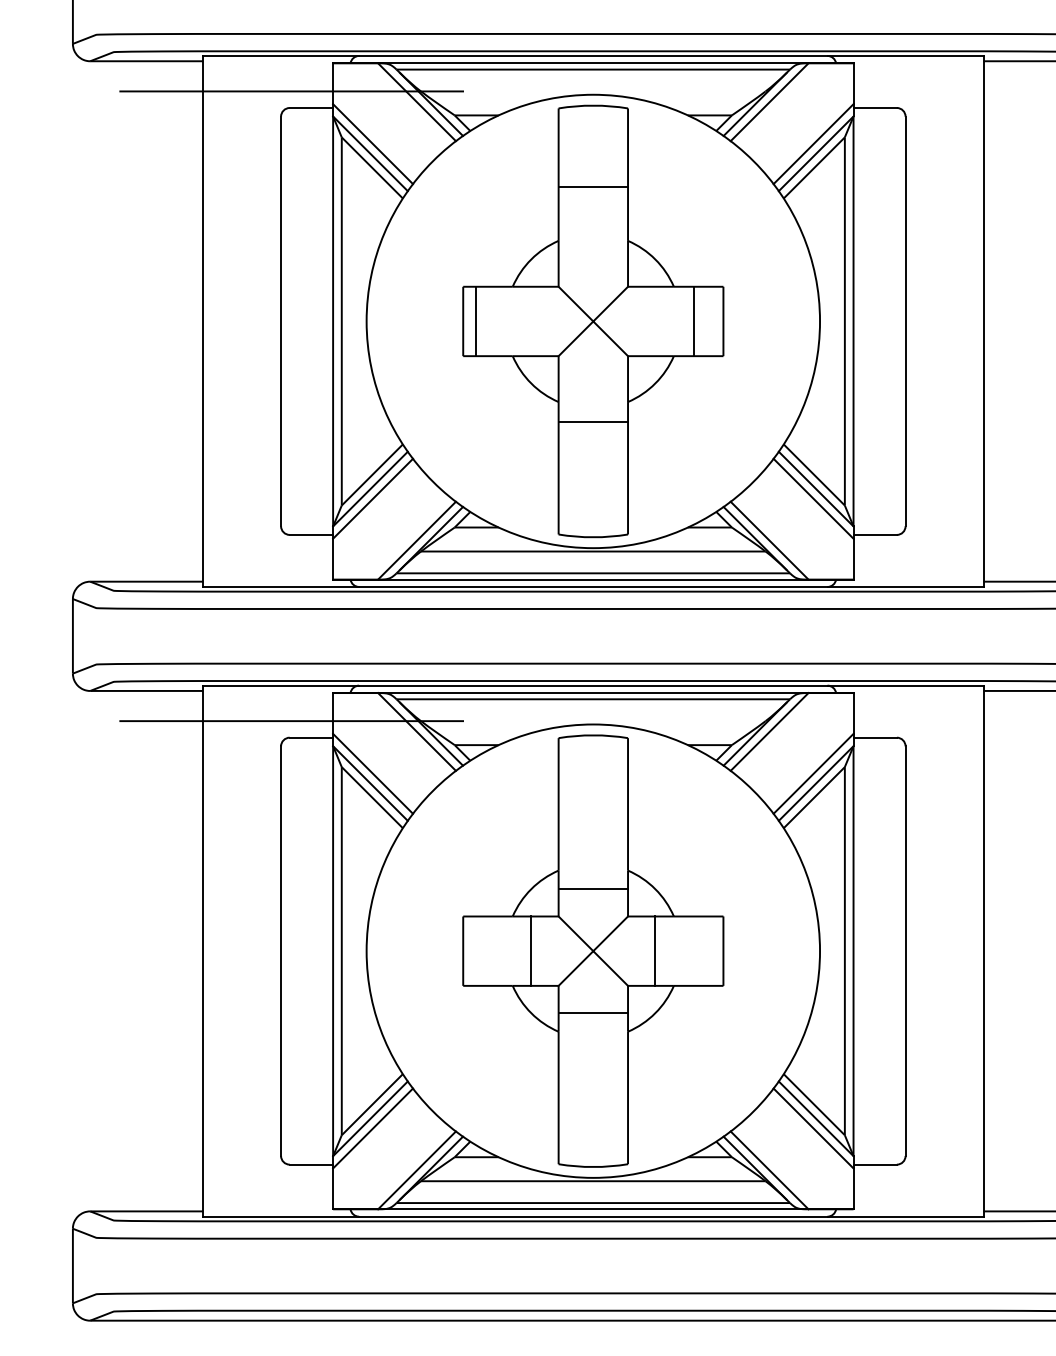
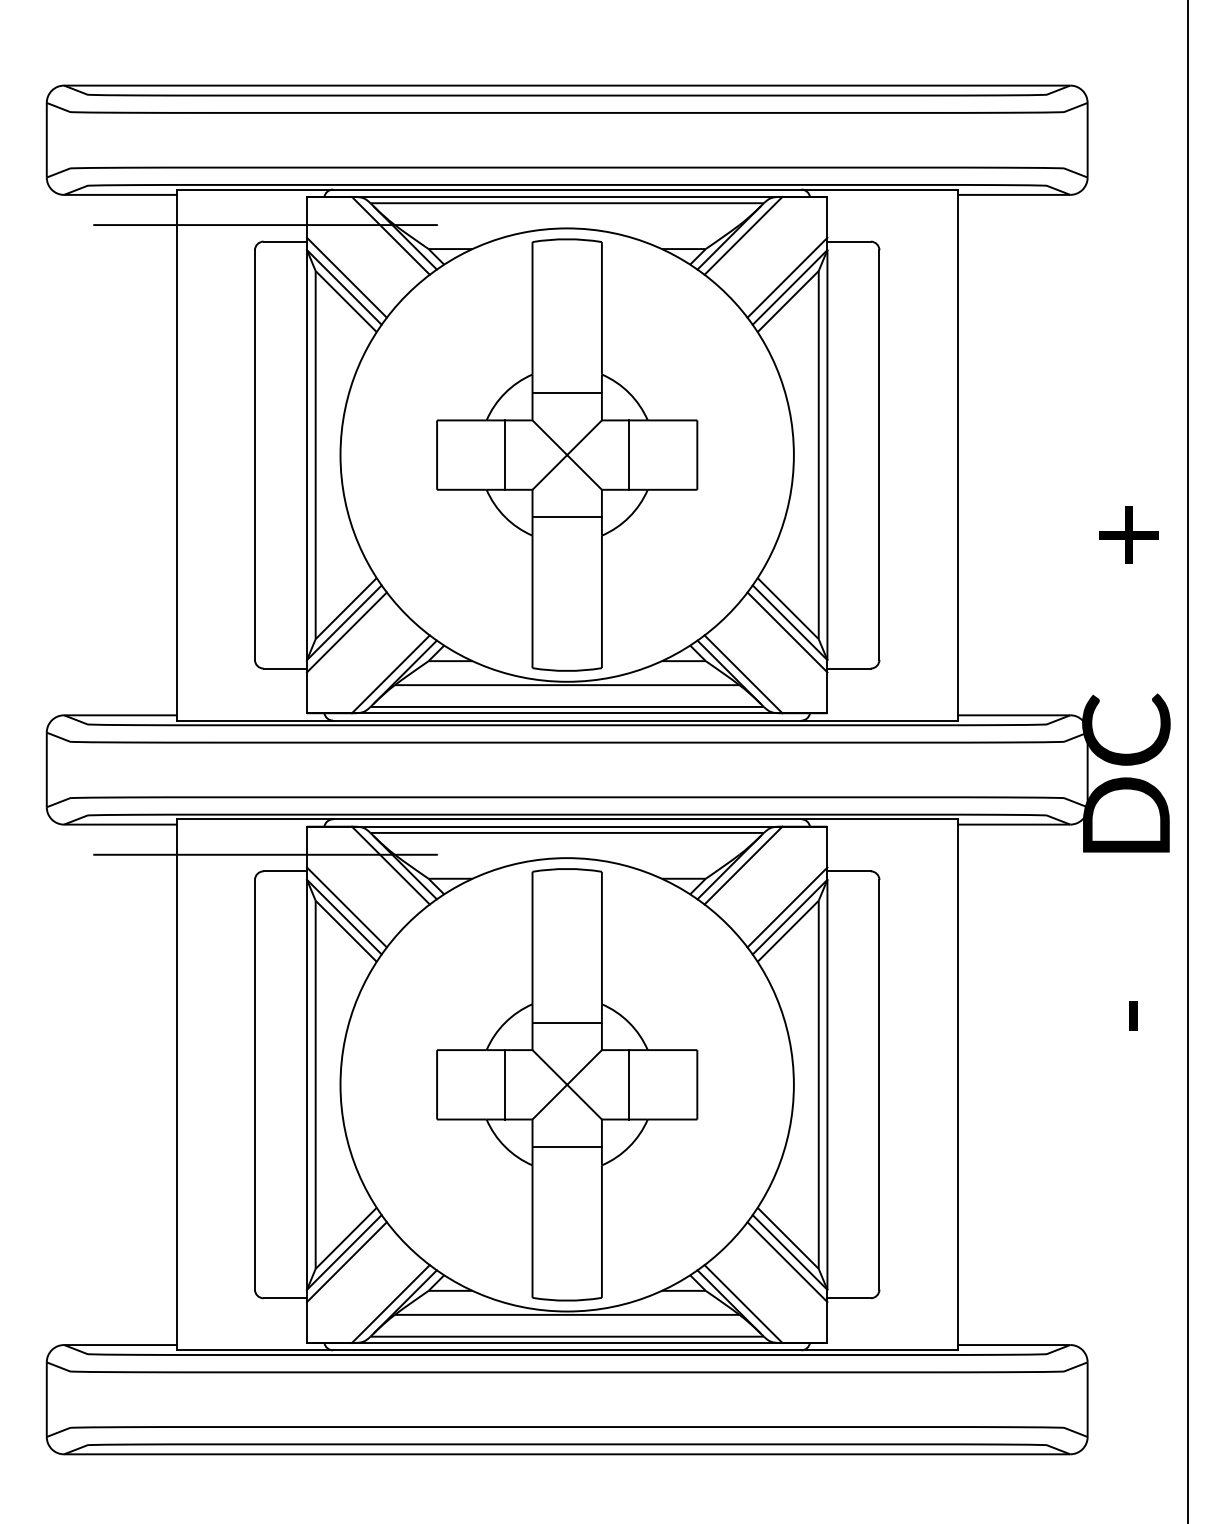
line: (592, 186) -> (566, 393), moved
line: (476, 320) -> (505, 454), moved
line: (694, 320) -> (629, 454), moved
line: (592, 421) -> (566, 516), moved

